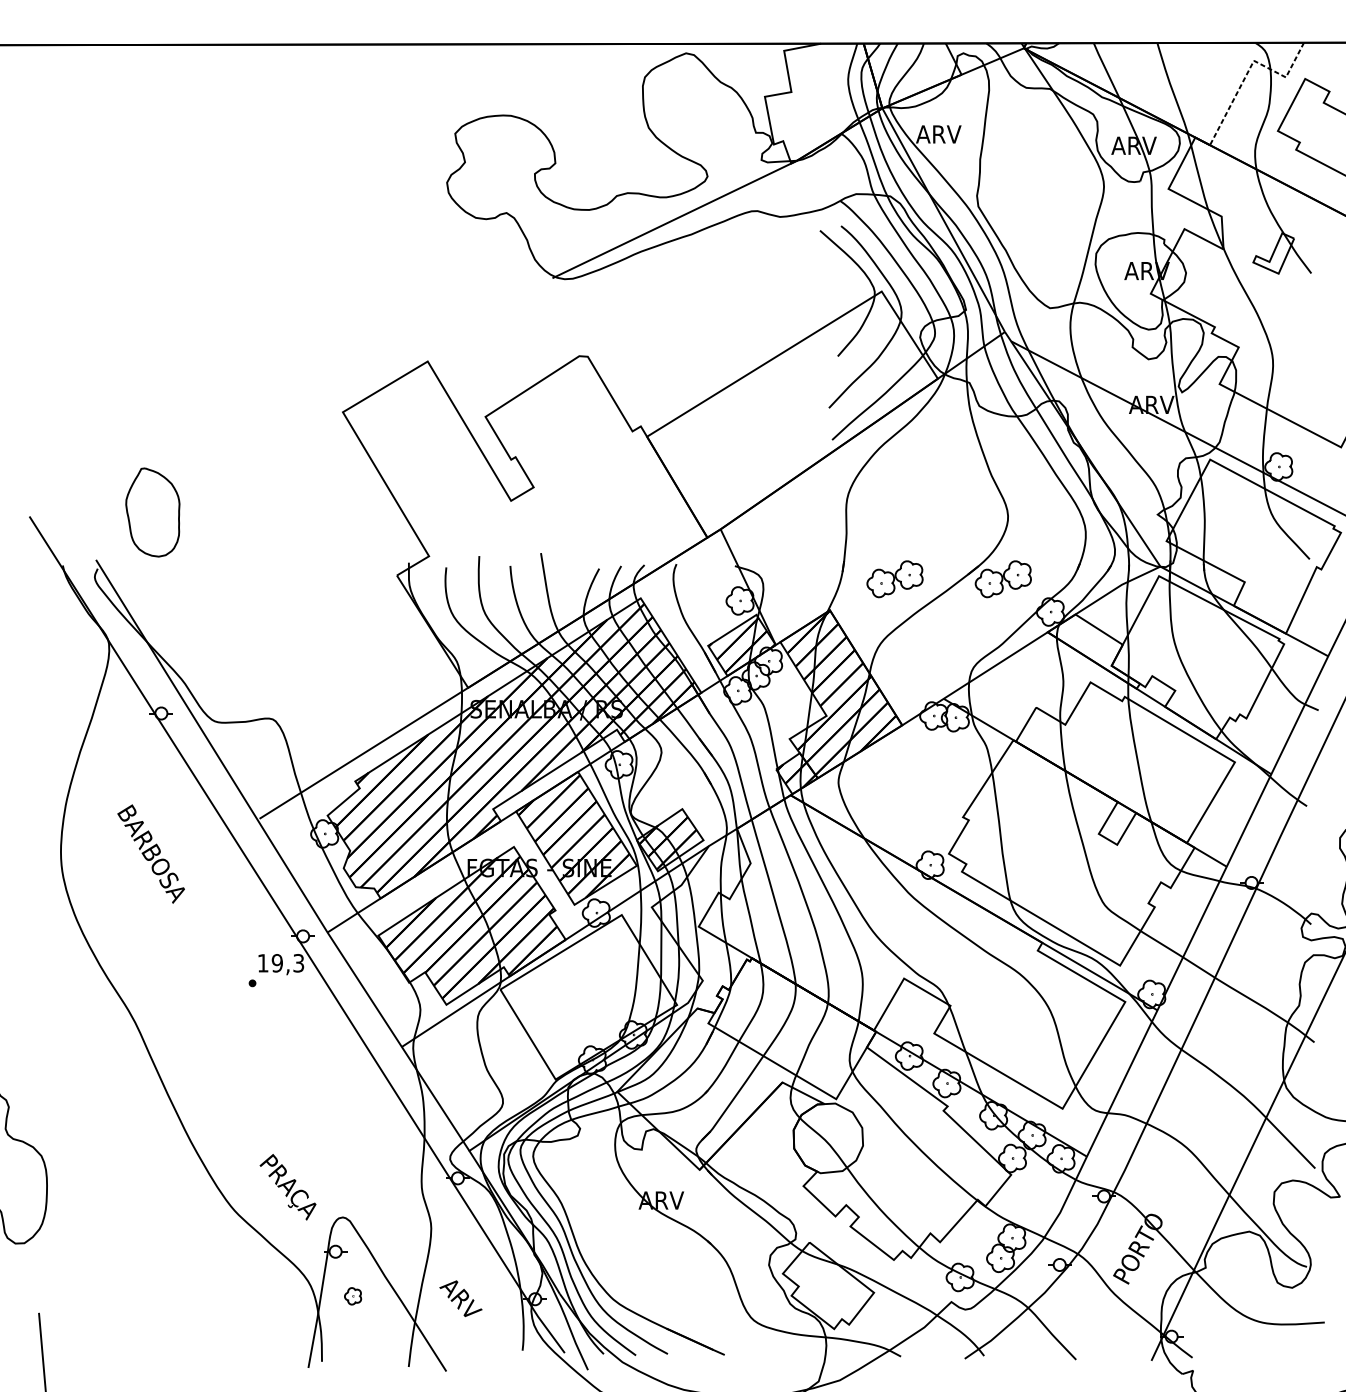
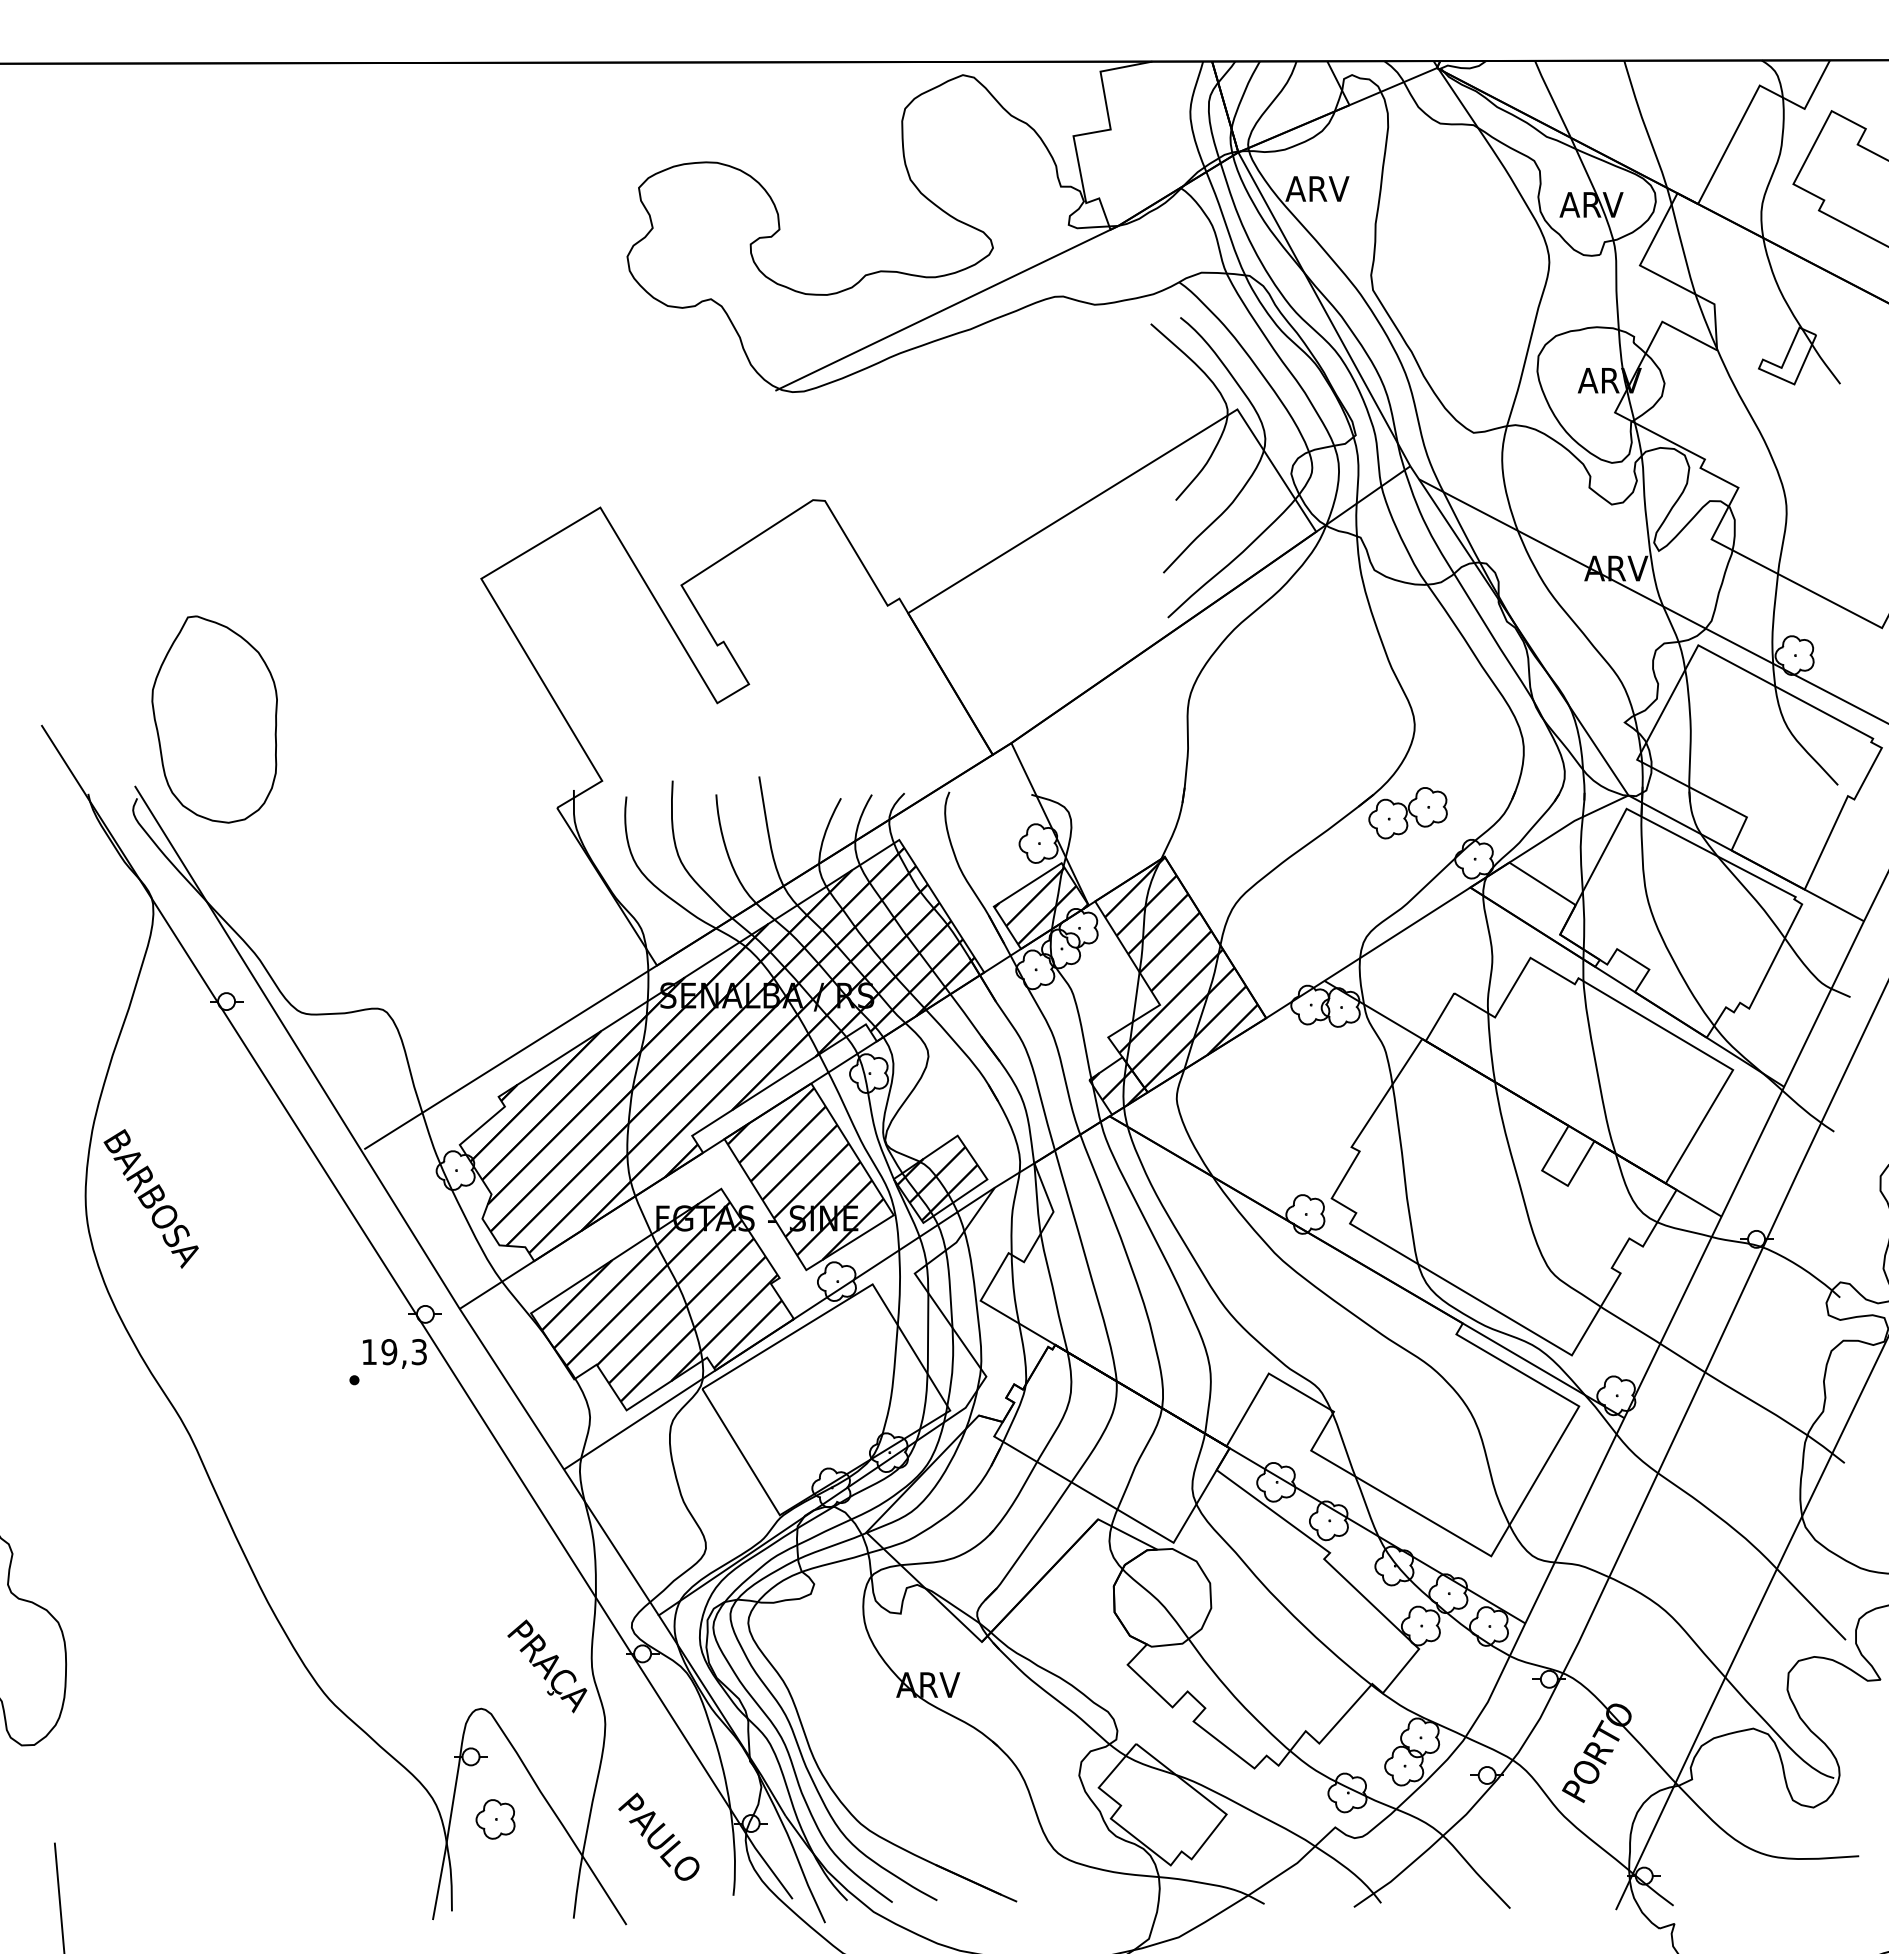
line: (1249, 69) -> (1753, 97), dashed -> solid
part: (152, 512) -> (214, 719), size x1.67
part: (894, 579) -> (1255, 813), removed
text: (150, 853) -> (150, 1198), moved
text: (288, 1187) -> (547, 1666), moved
part: (353, 1296) -> (495, 1819), size x1.67
text: (468, 1308) -> (657, 1836), ARV -> PAULO

